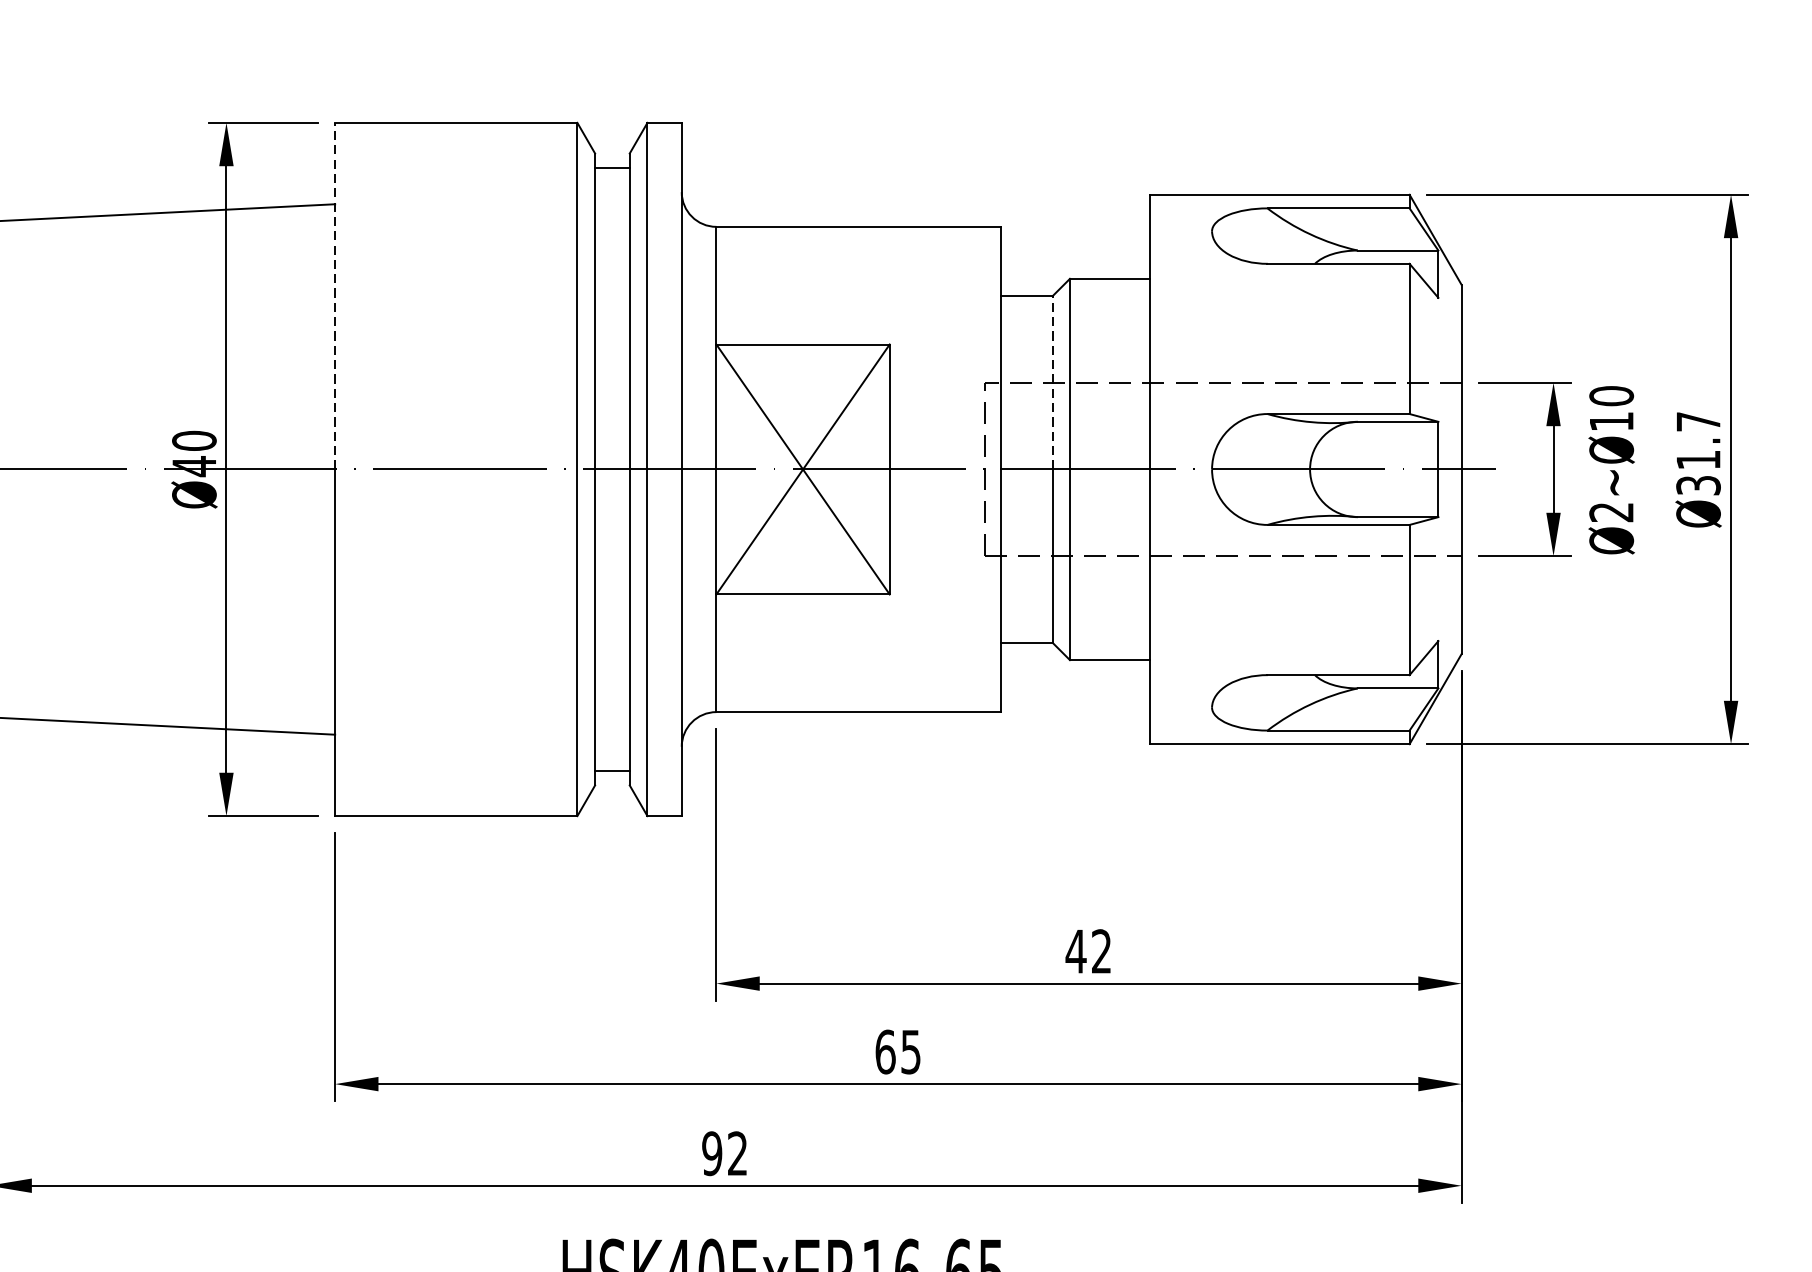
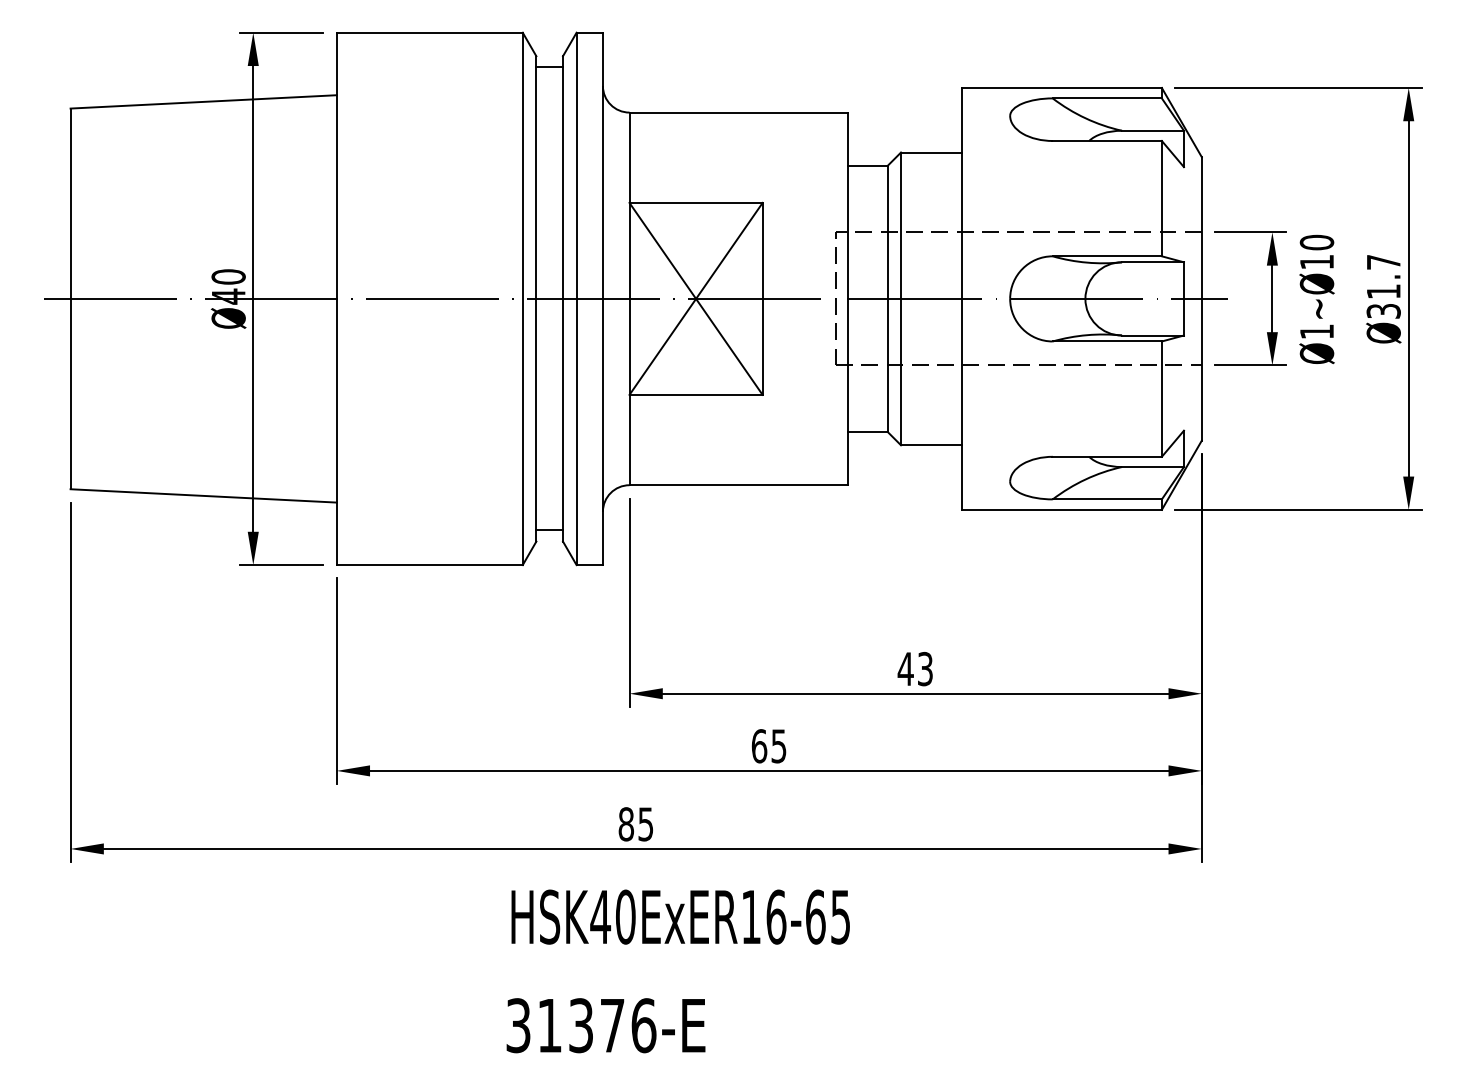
line: (334, 295) -> (336, 165), dashed -> solid
line: (1052, 383) -> (887, 232), dashed -> solid
text: (1610, 511) -> (1316, 331), Ø2~Ø -> Ø1~Ø
text: (1101, 952) -> (925, 669), 42 -> 43
text: (724, 1153) -> (635, 824), 92 -> 85

